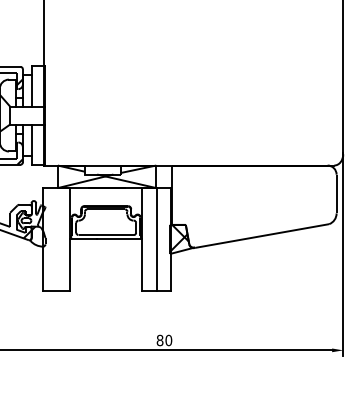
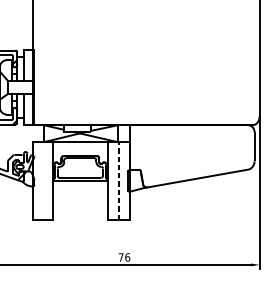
hatch: (181, 238) -> (137, 180), removed
line: (156, 239) -> (118, 181), solid -> dashed
text: (164, 340) -> (124, 257), 80 -> 76

